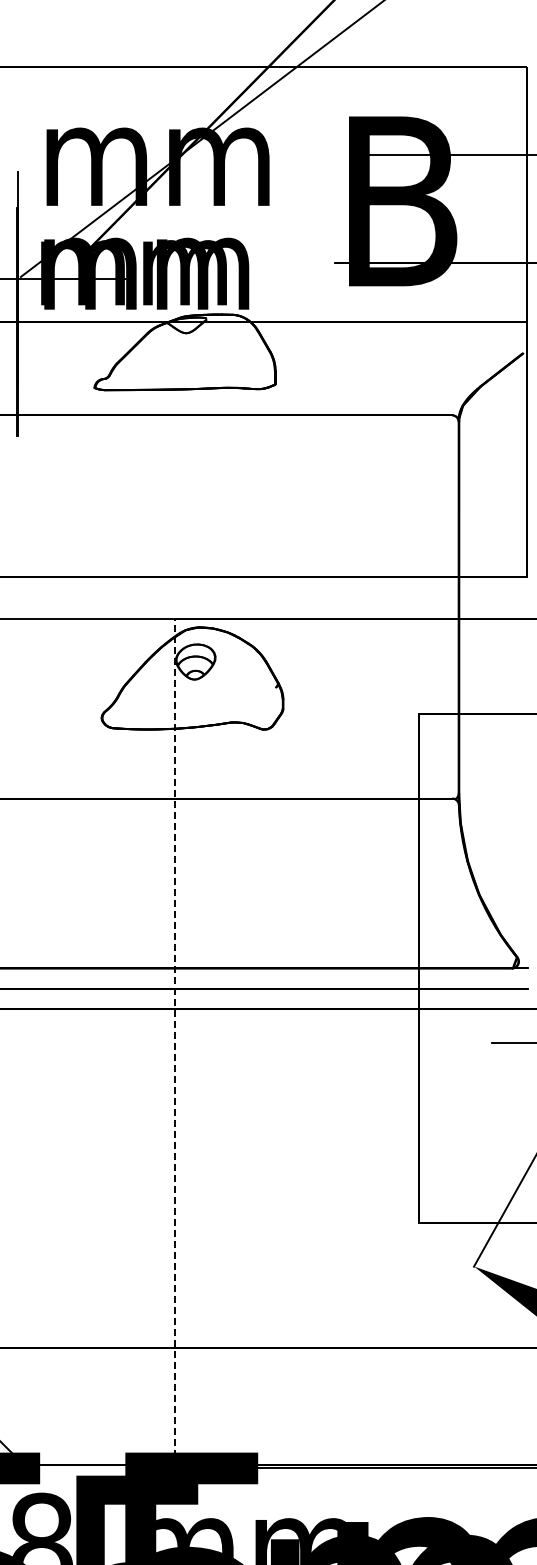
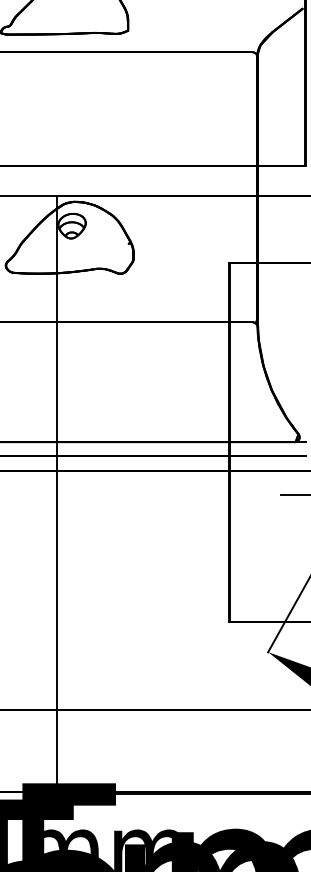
line: (174, 1043) -> (57, 495), dashed -> solid

